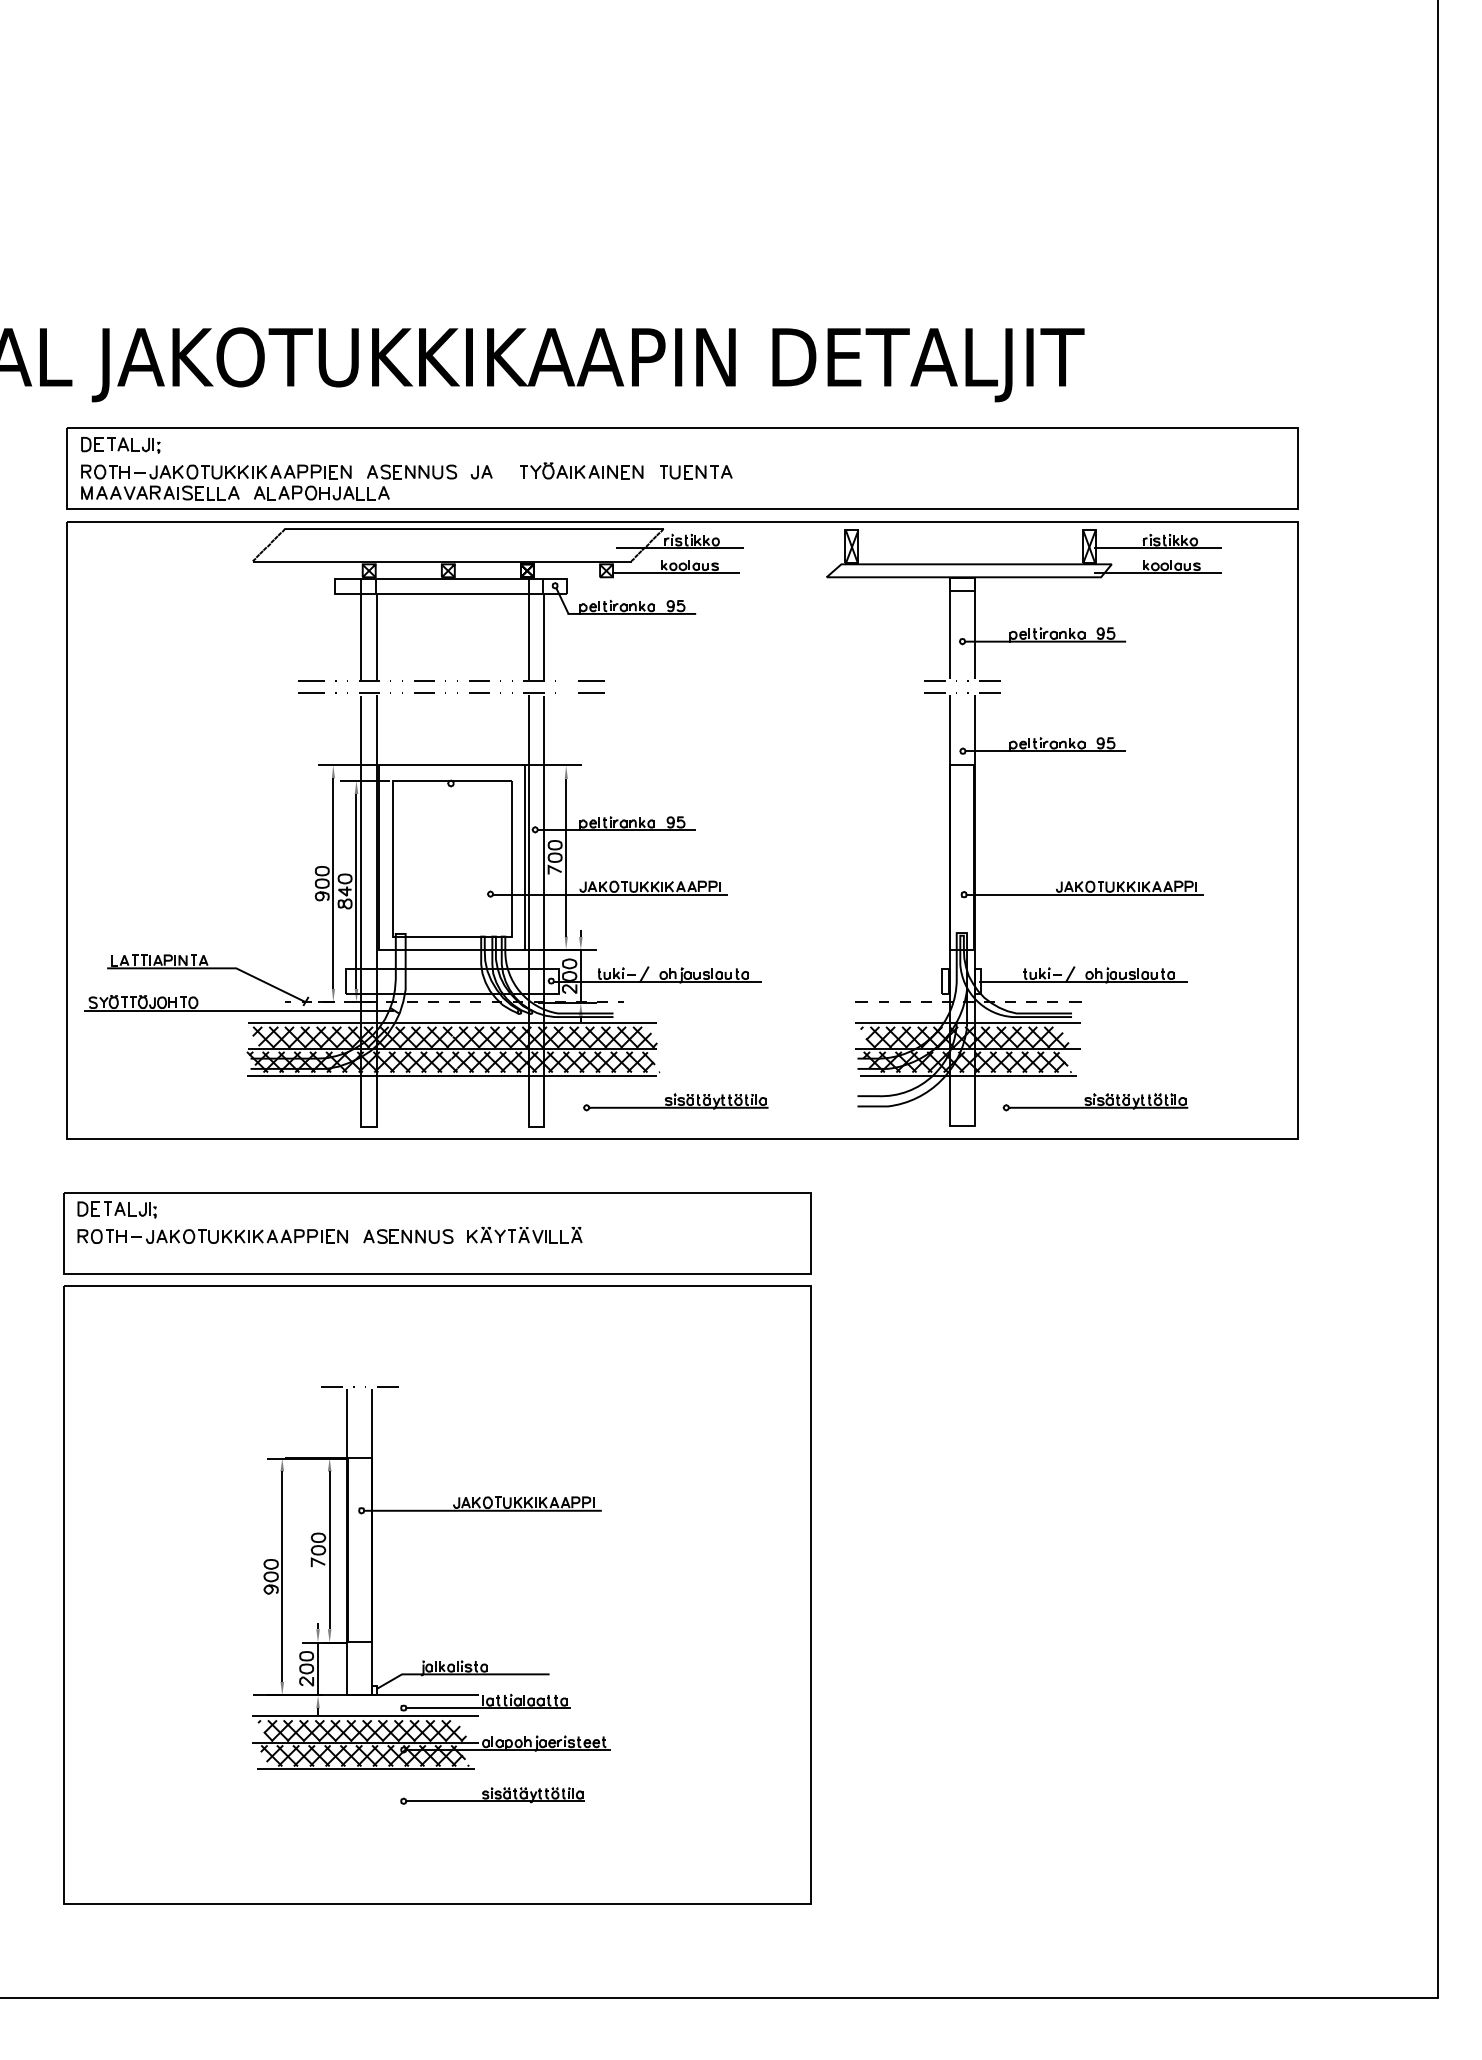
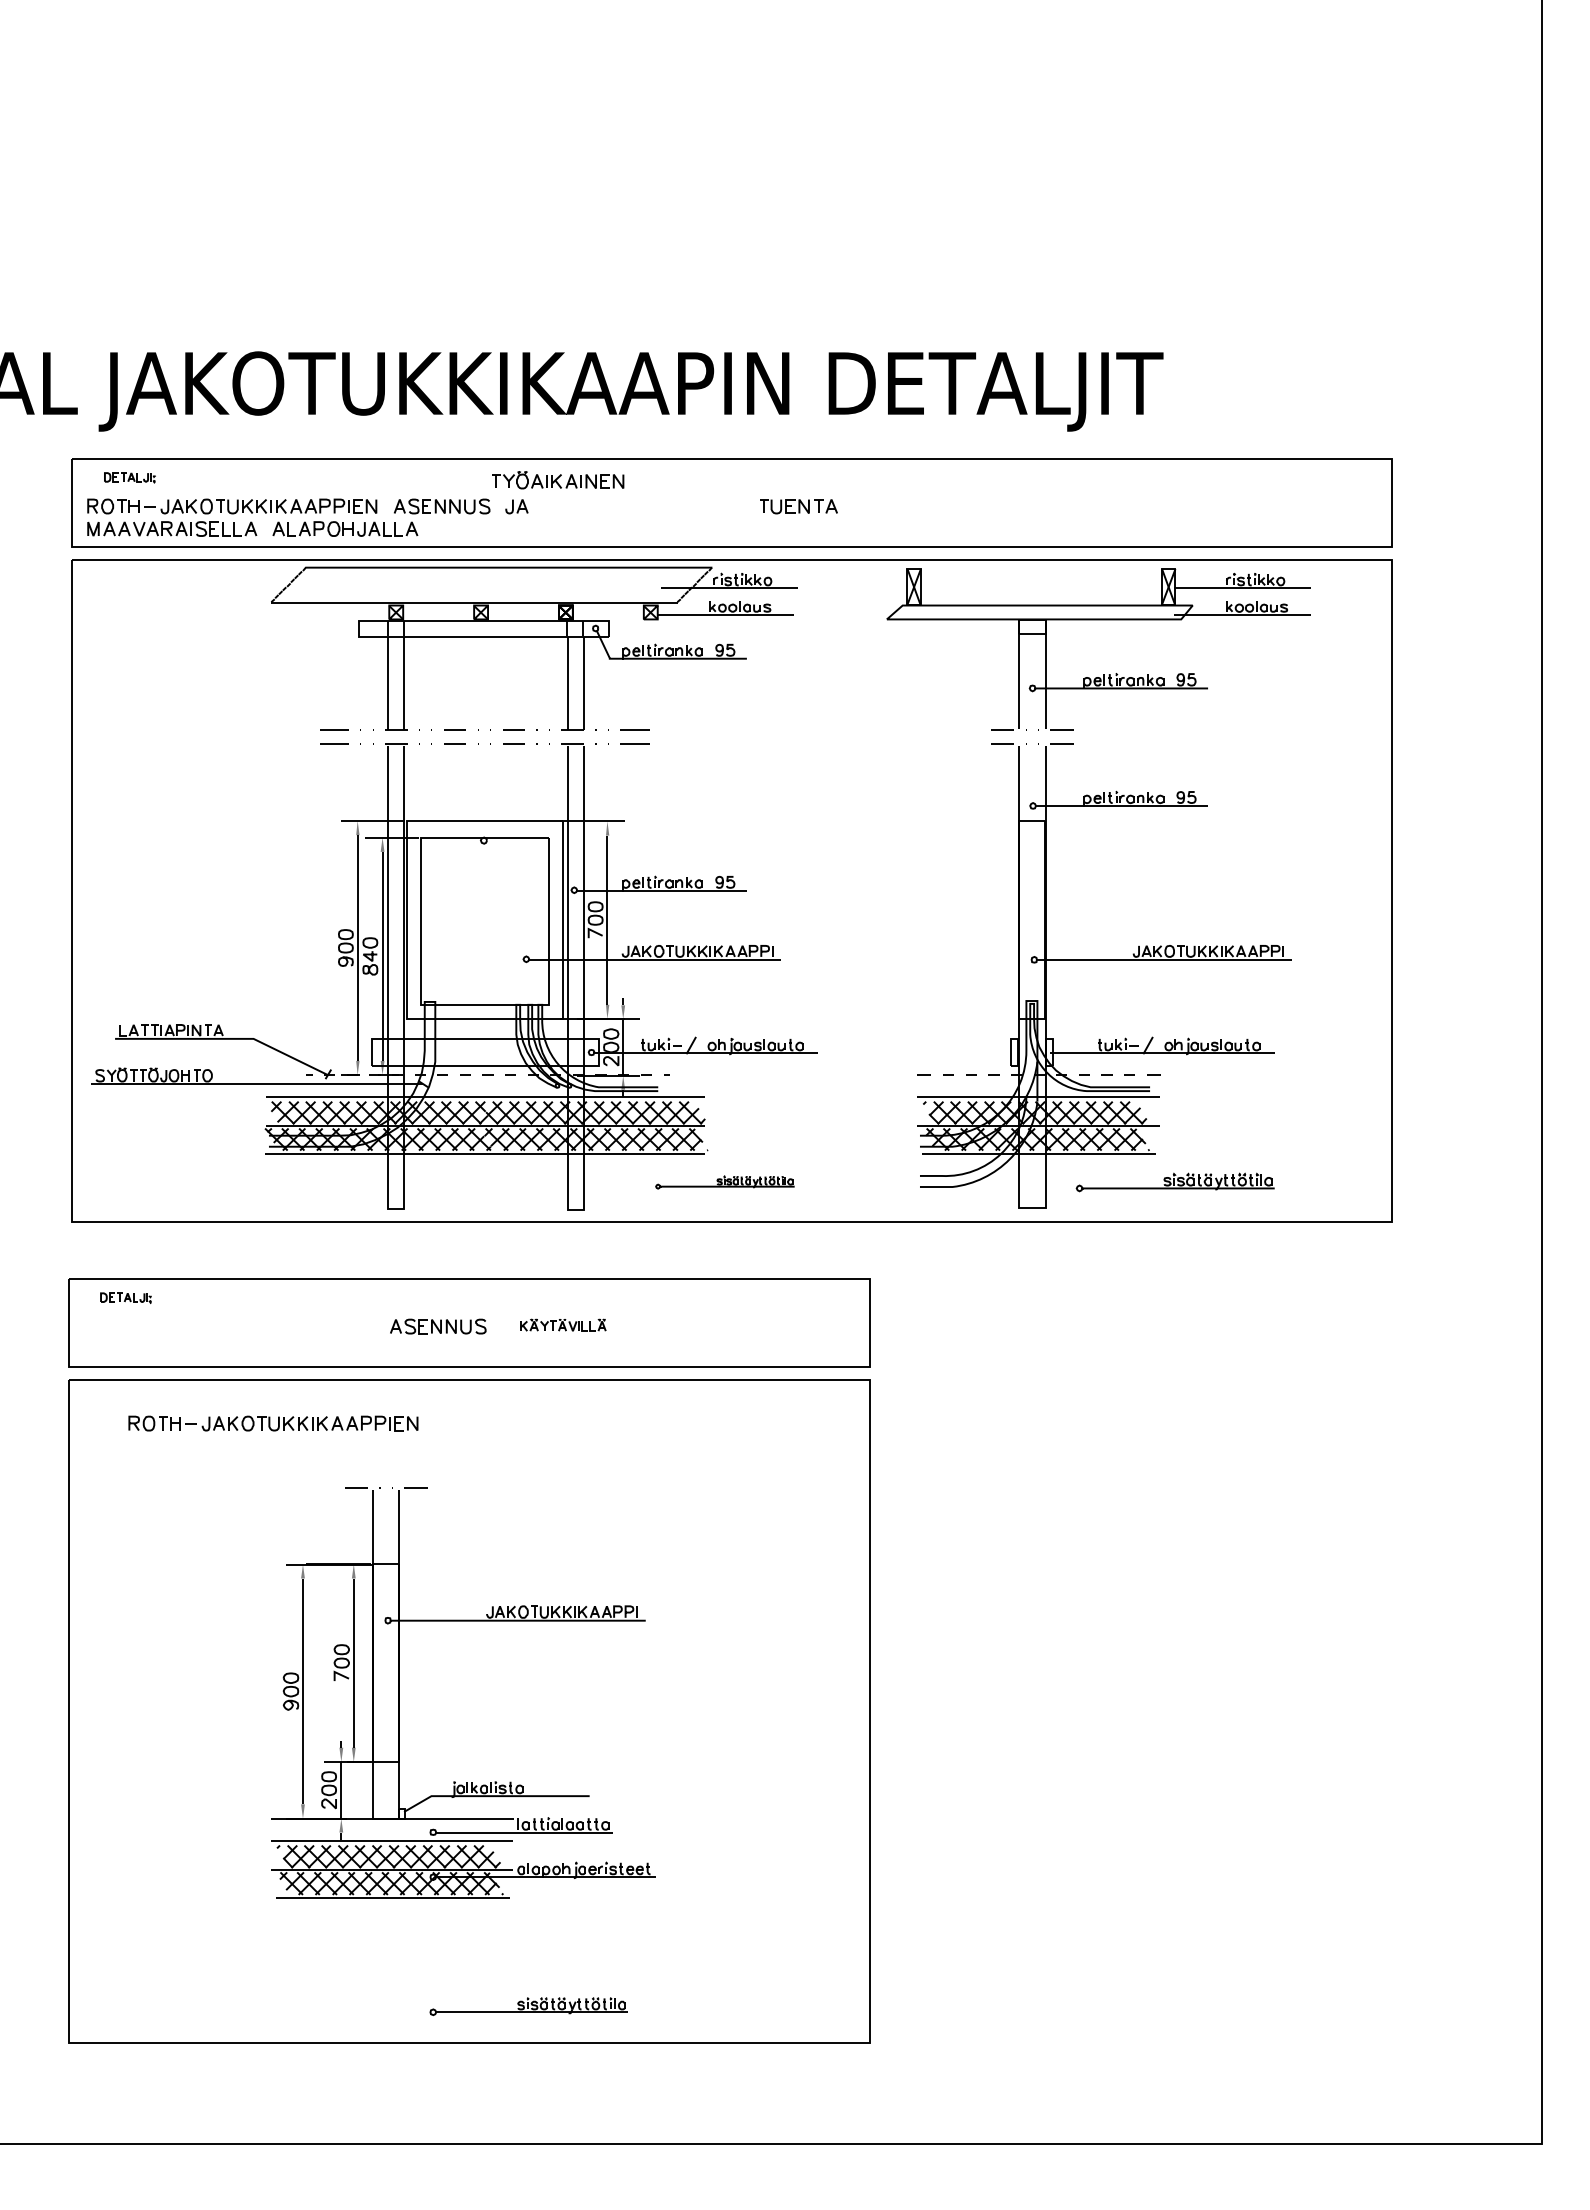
part: (120, 444) -> (129, 477), size x0.6
part: (582, 471) -> (558, 480), moved
part: (695, 472) -> (798, 506), moved
part: (675, 1102) -> (724, 1182), size x0.7
part: (116, 1210) -> (125, 1298), size x0.6
part: (524, 1235) -> (562, 1325), size x0.7
part: (212, 1236) -> (273, 1423), moved
part: (492, 1795) -> (528, 2006), moved

